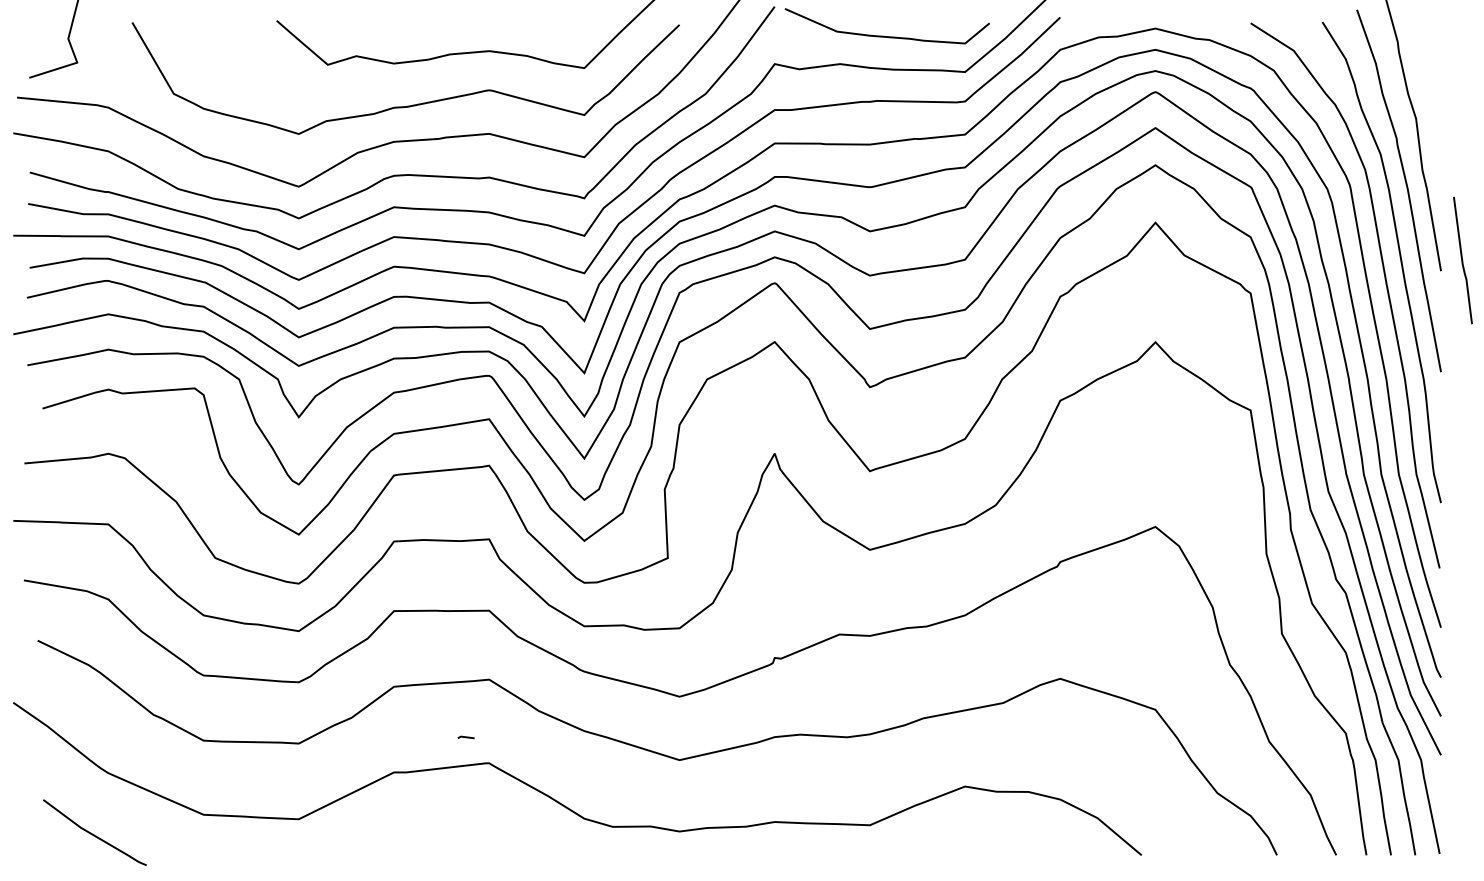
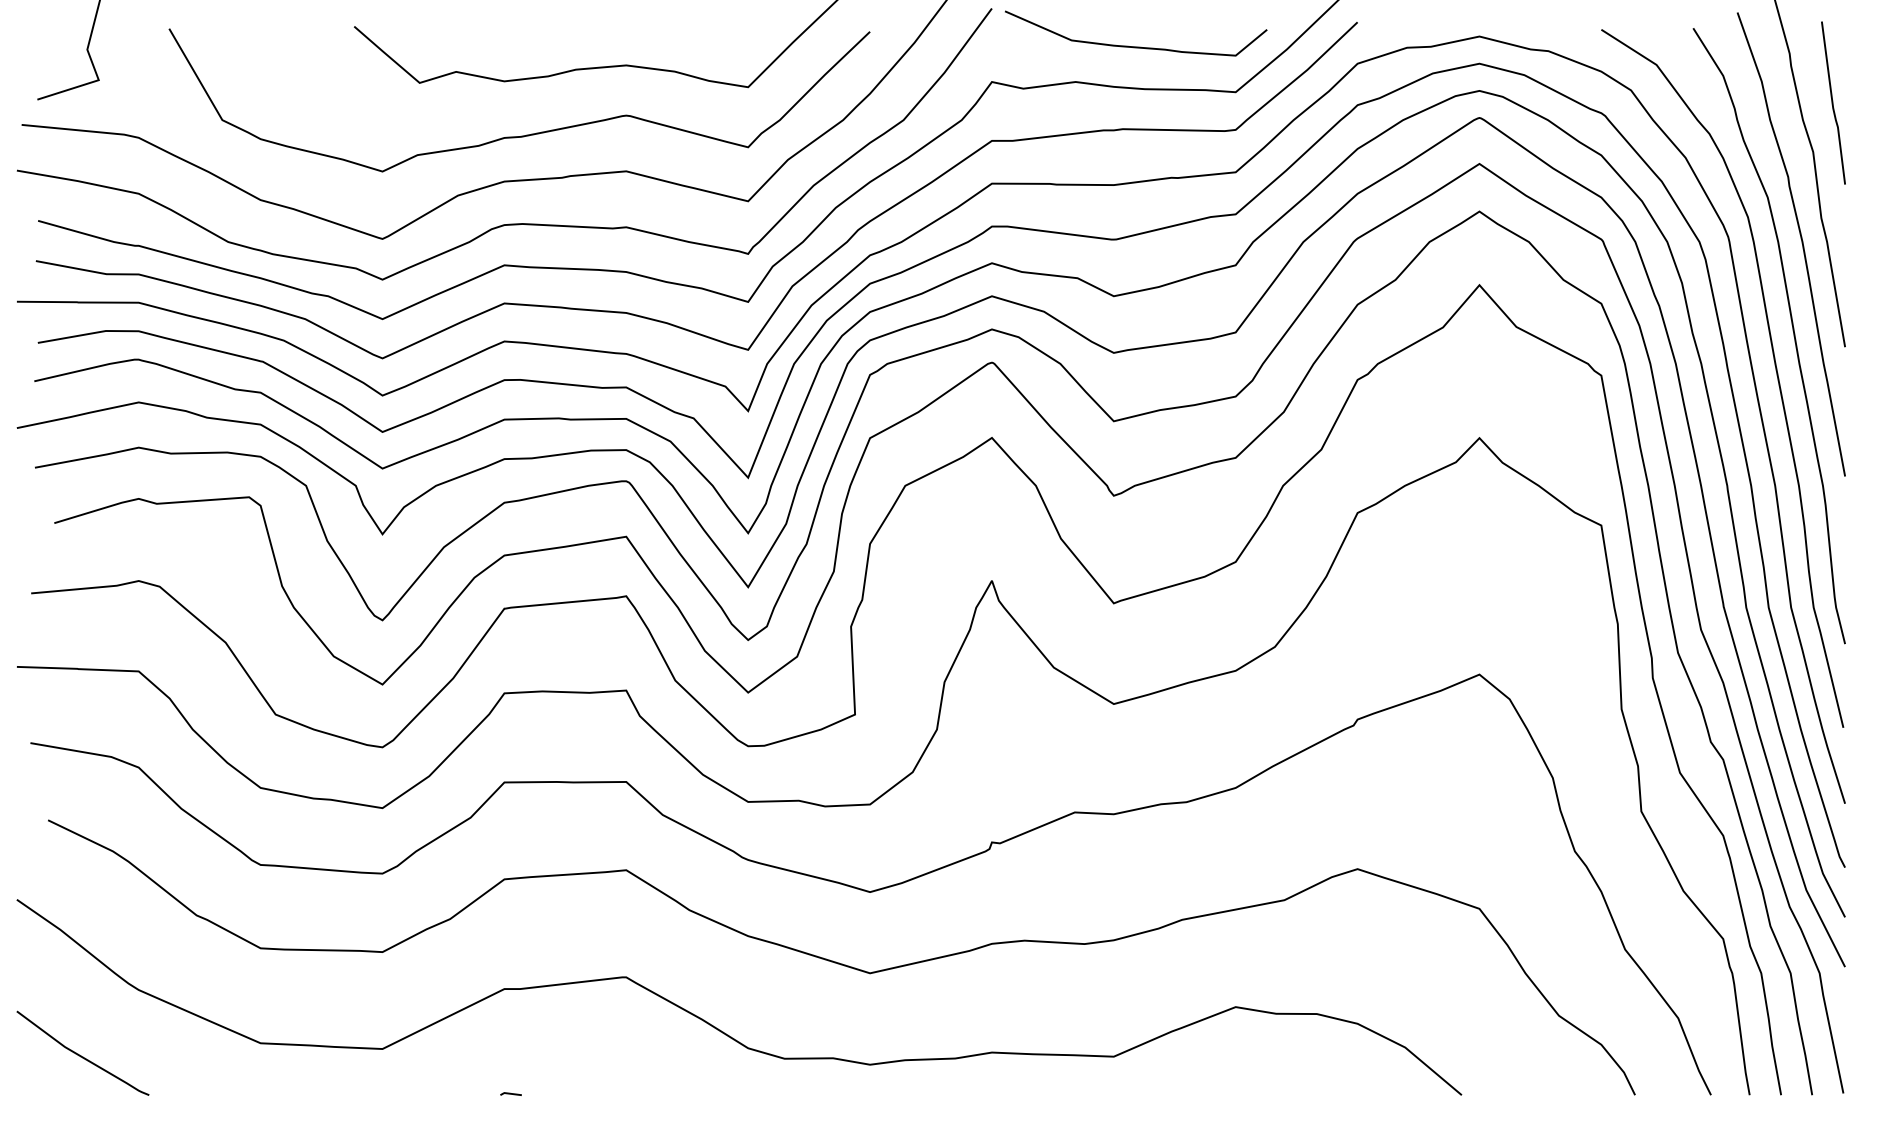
line: (1462, 260) -> (1832, 103), moved
line: (465, 737) -> (510, 1094), moved
curve: (94, 834) -> (82, 1055), moved

